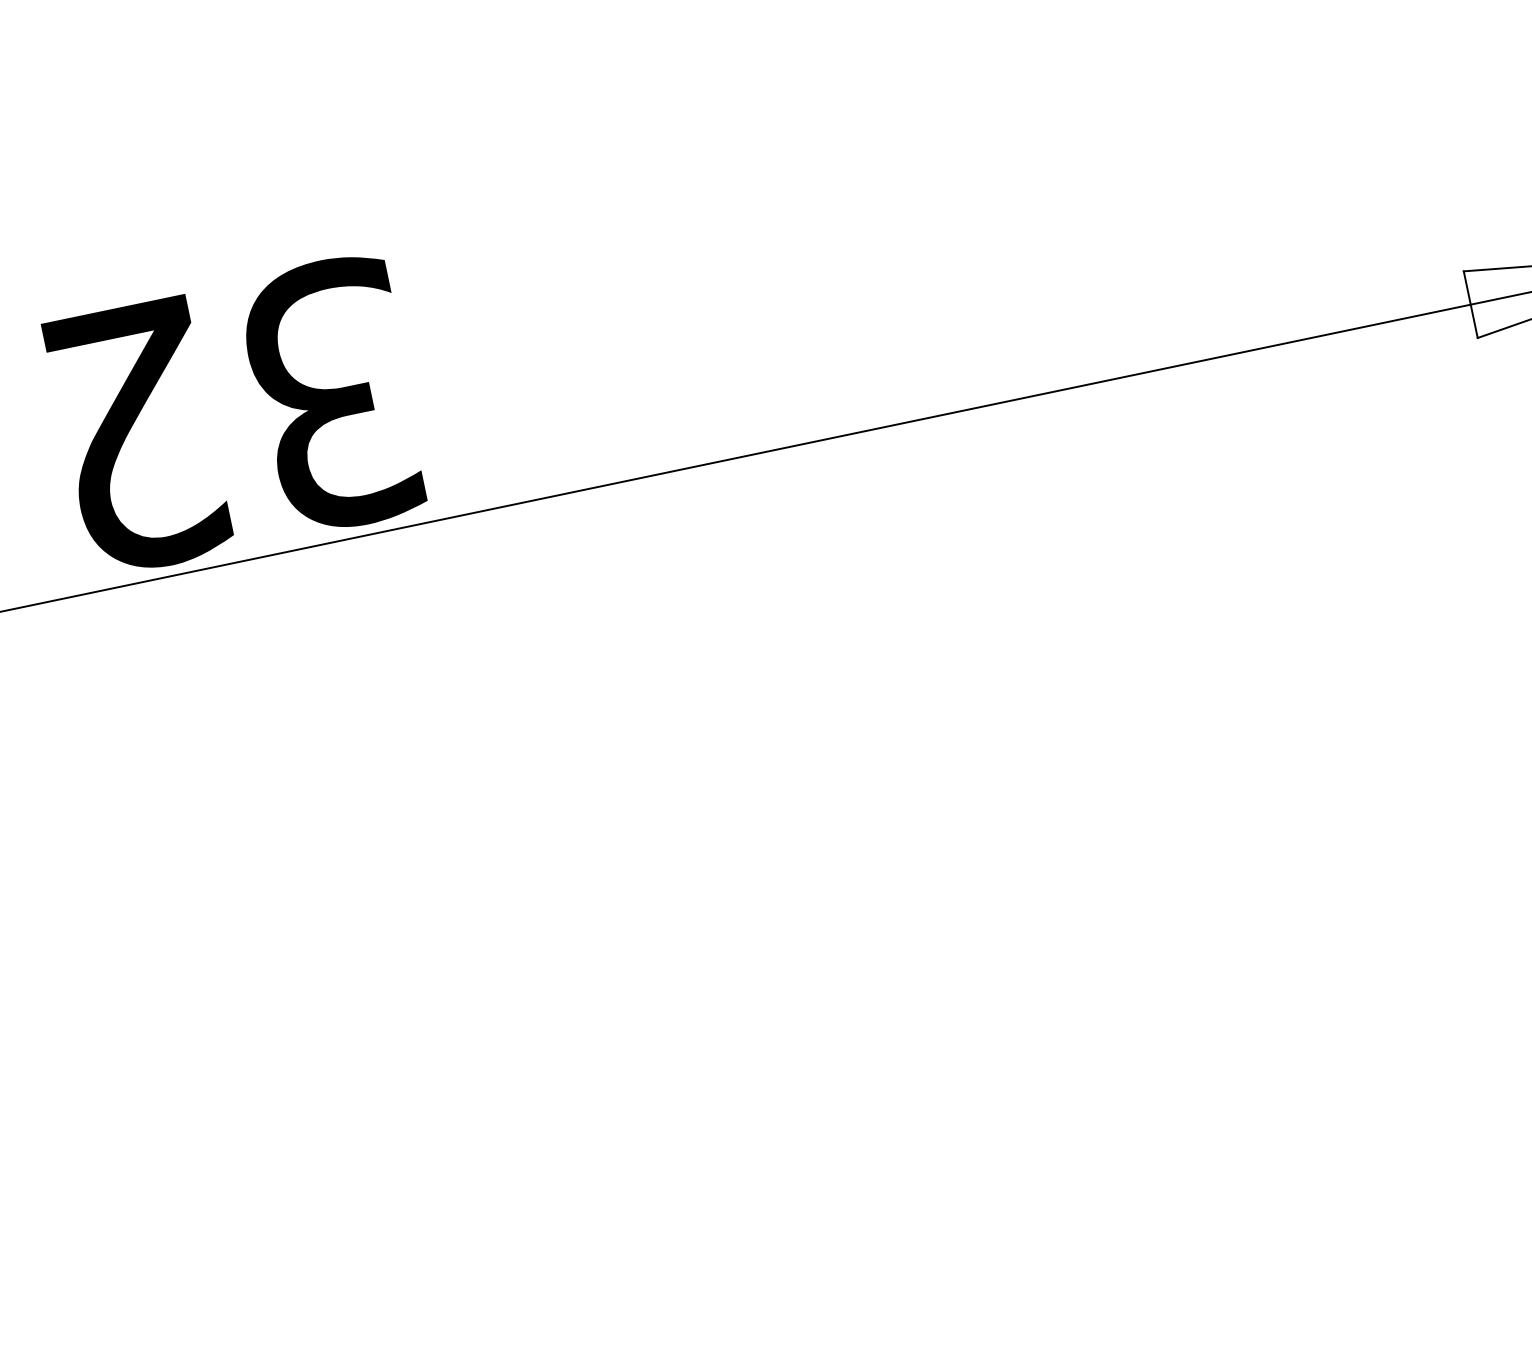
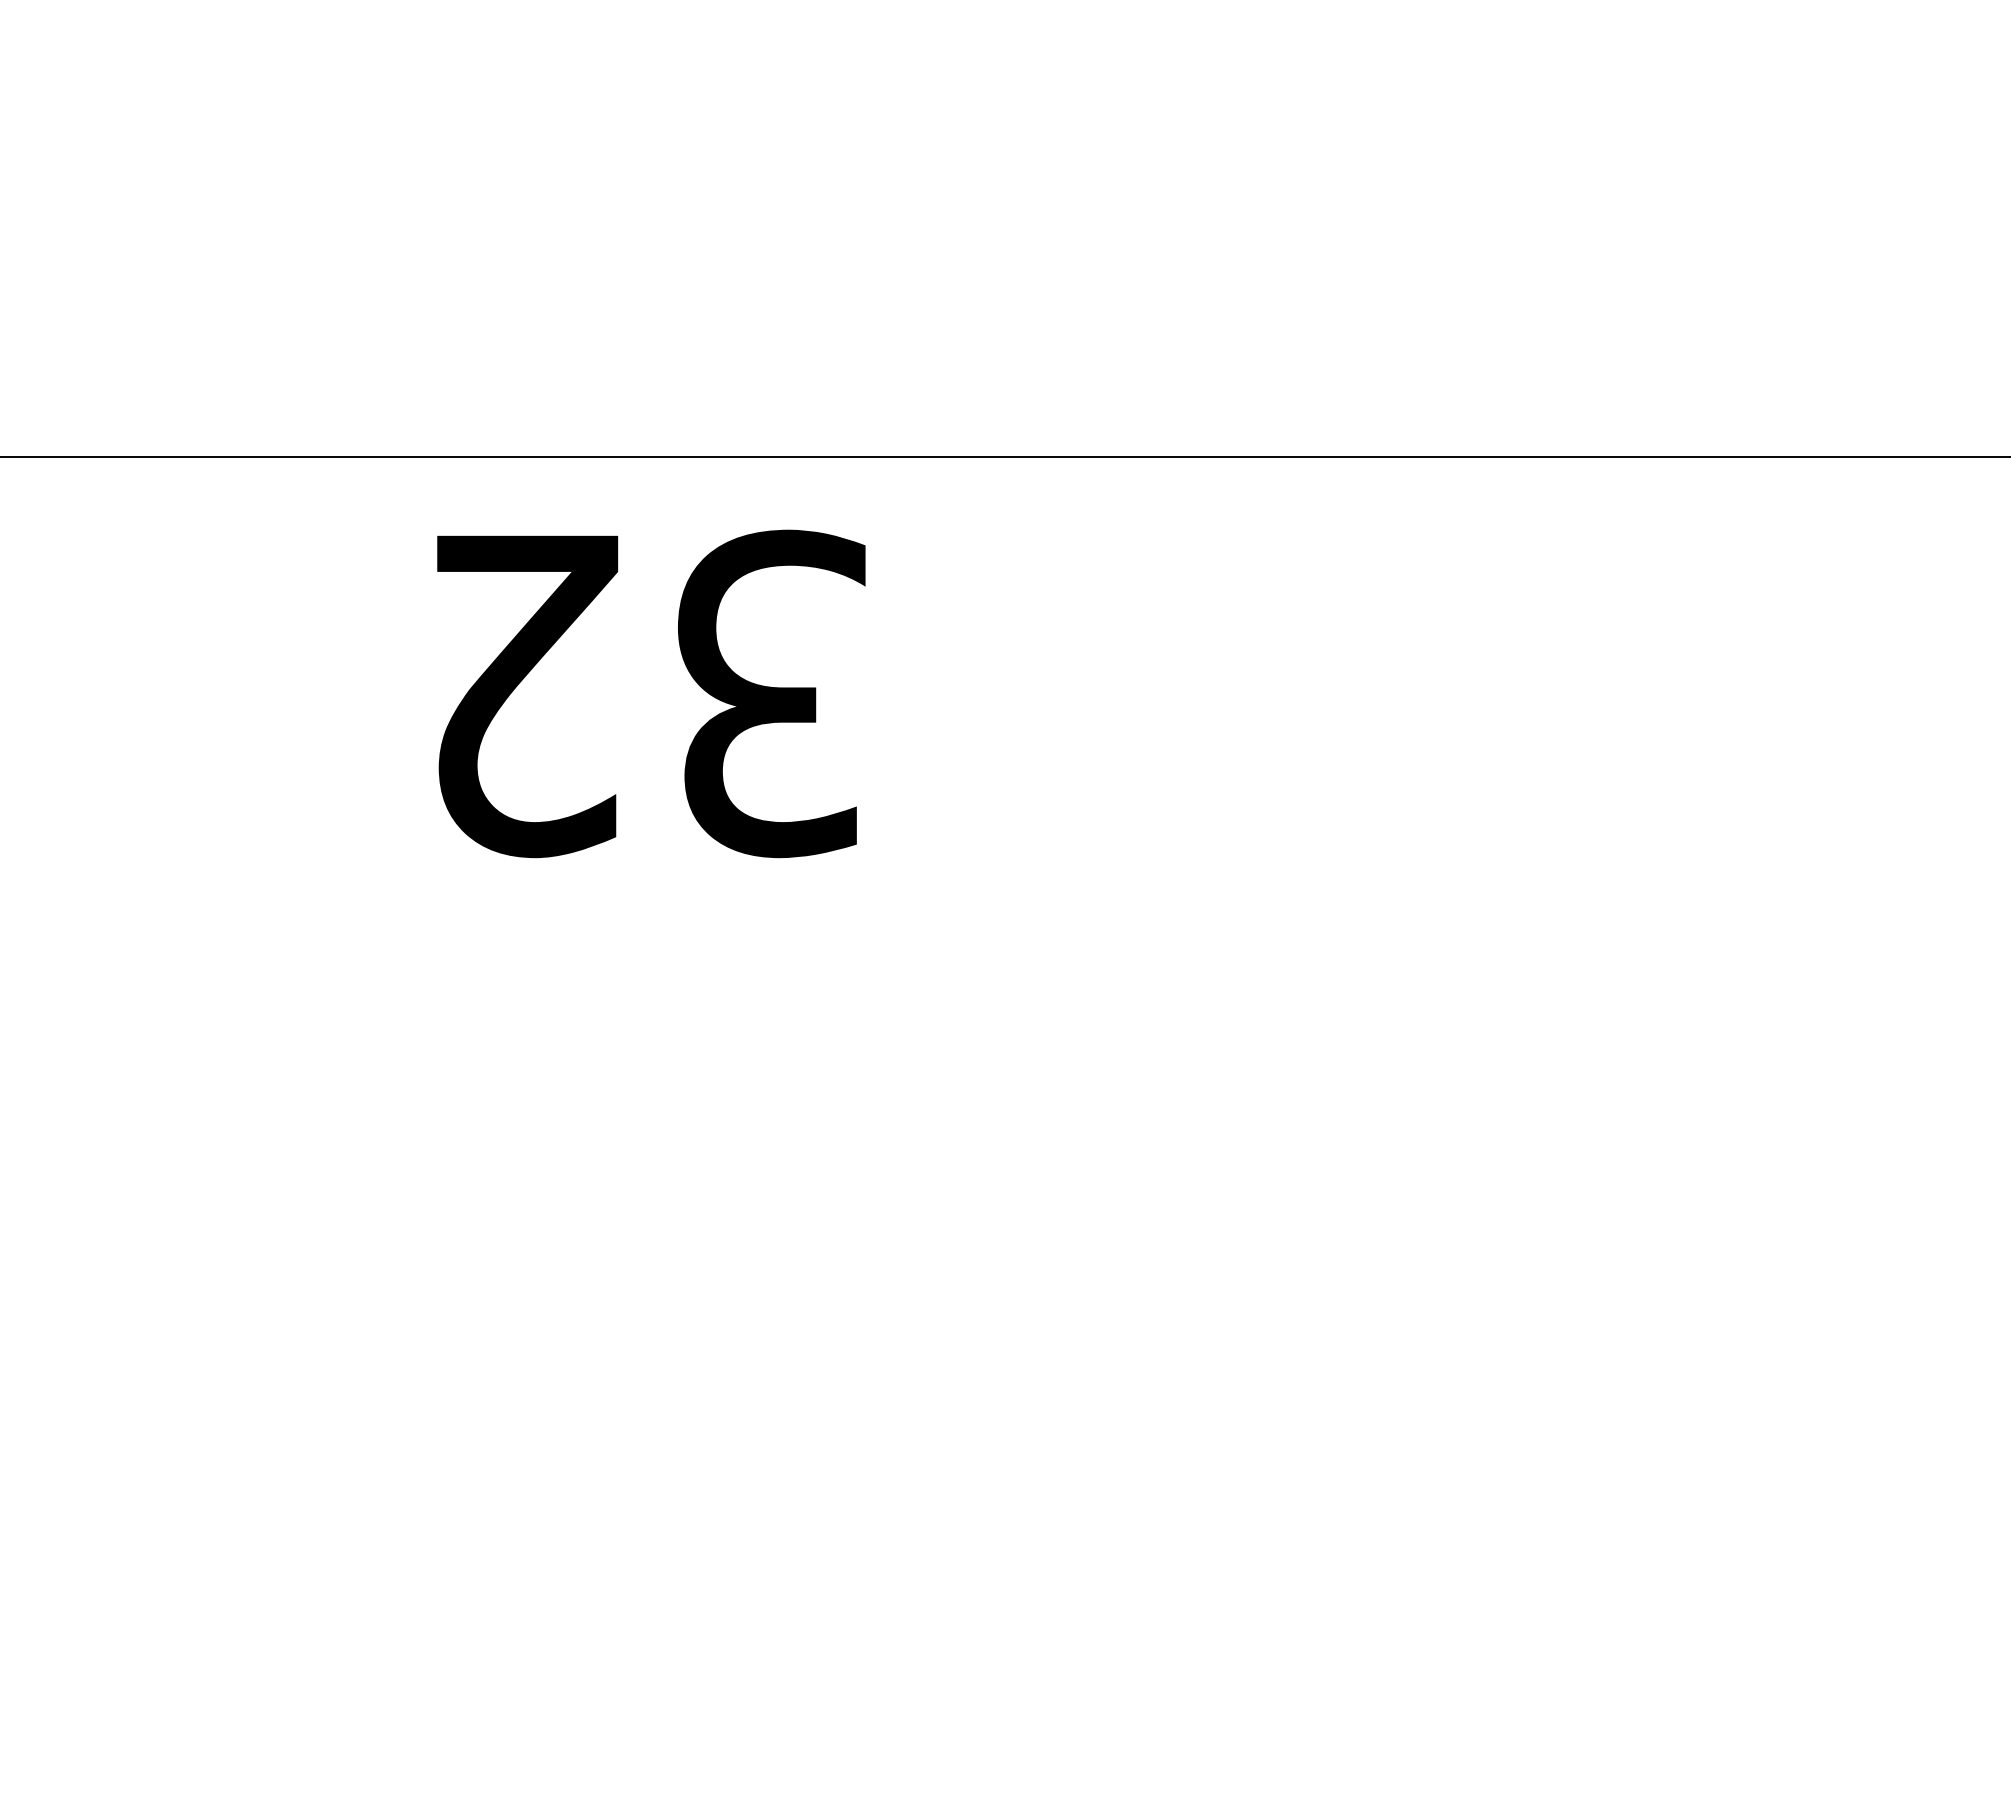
text: (238, 414) -> (651, 693), moved

